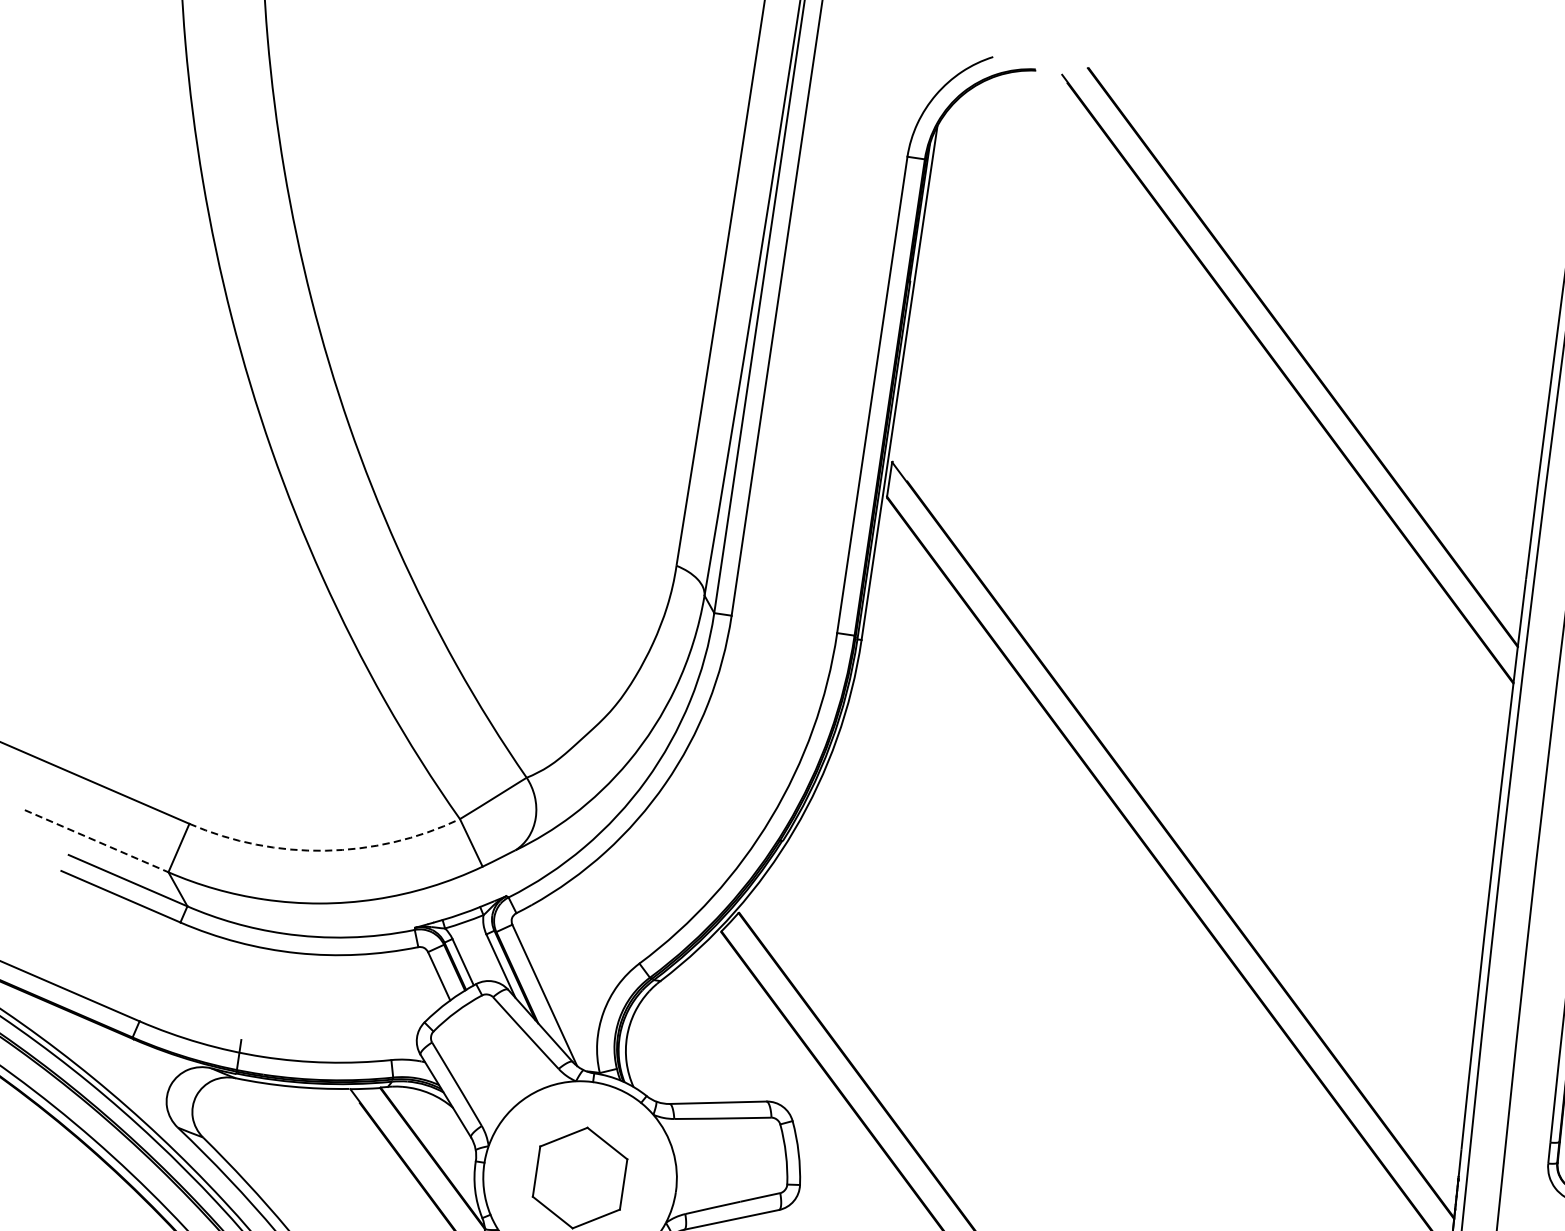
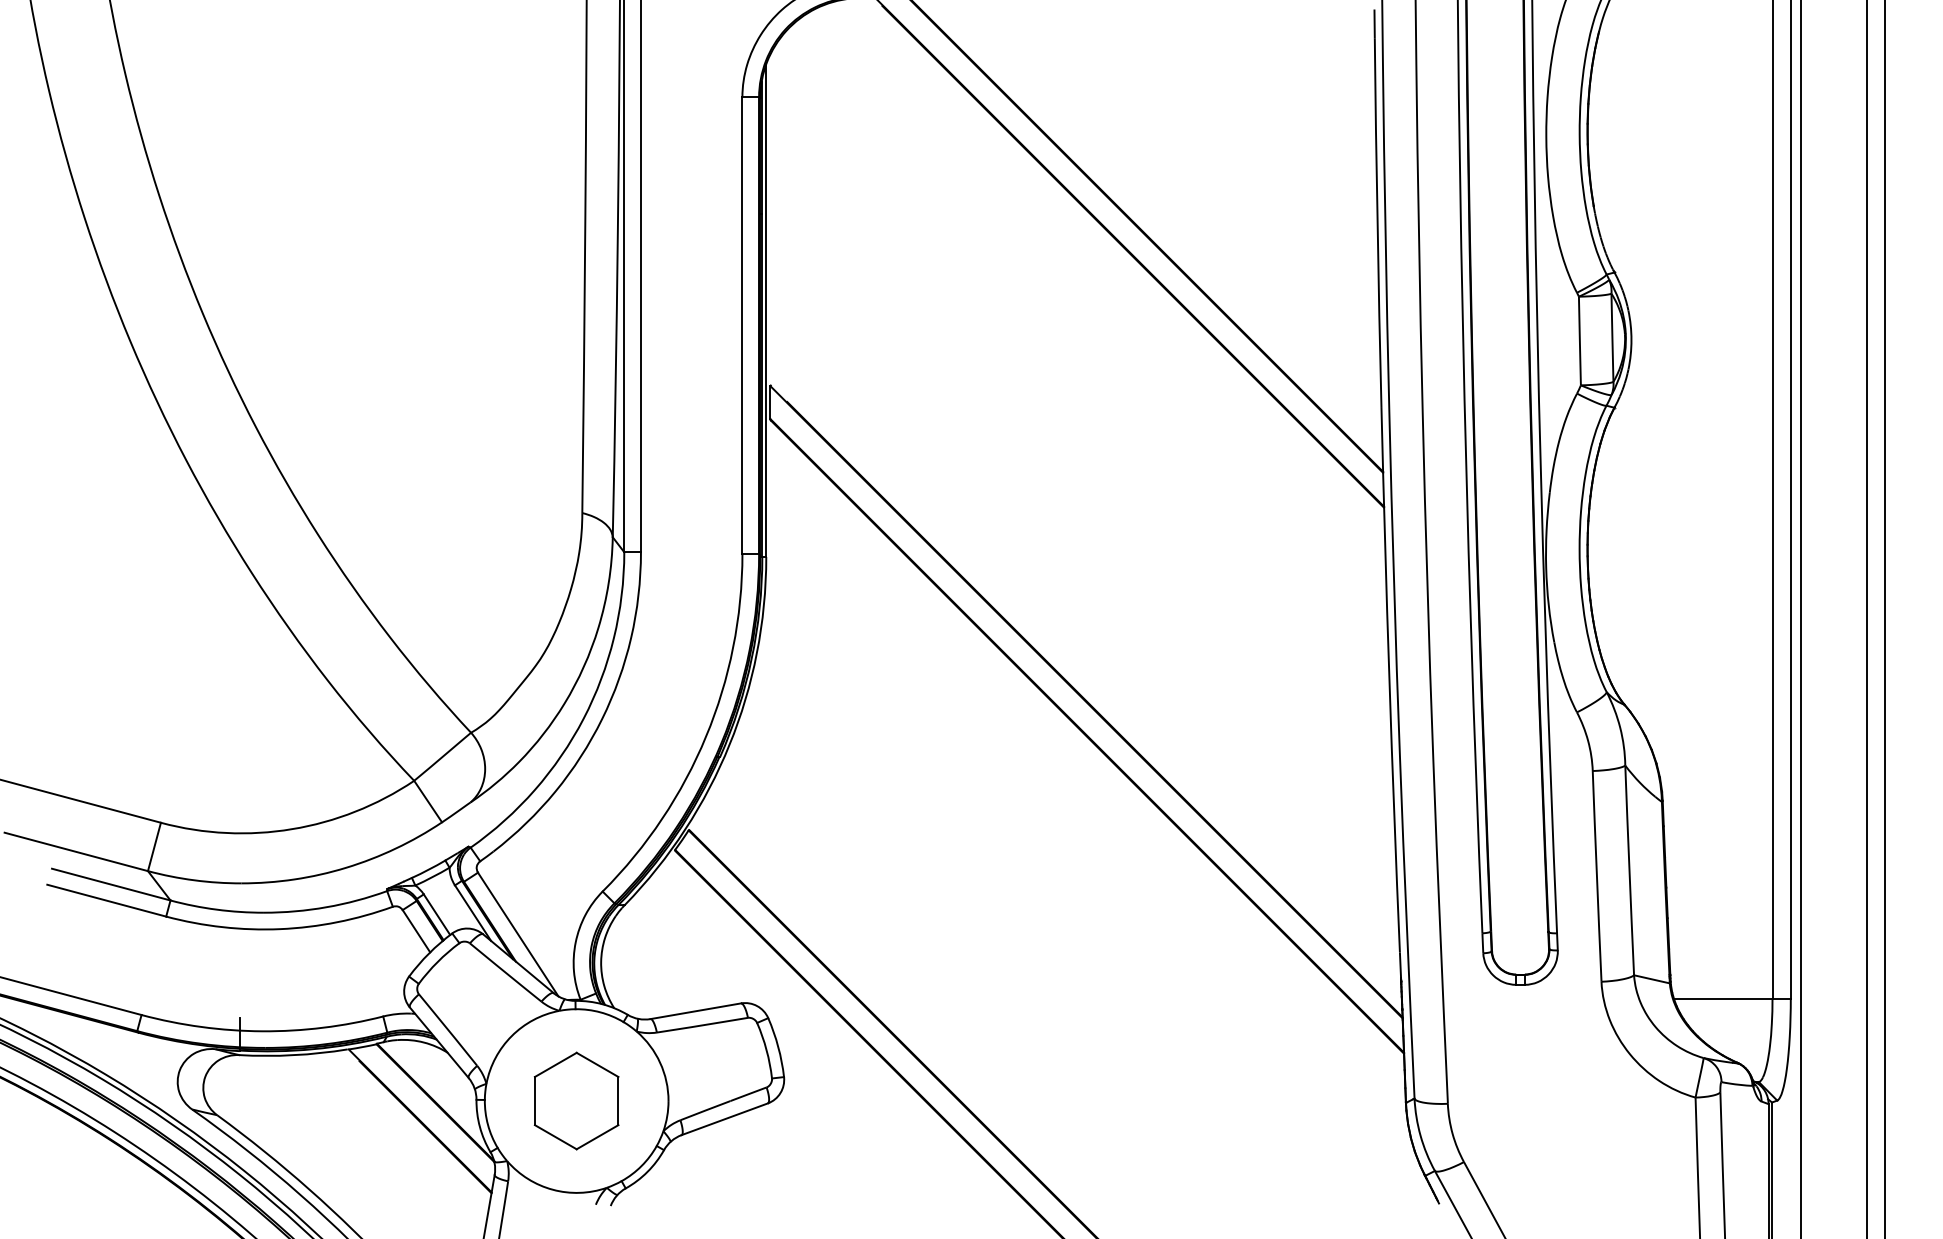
line: (96, 841) -> (76, 852), dashed -> solid
arc: (325, 851) -> (292, 829), dashed -> solid

